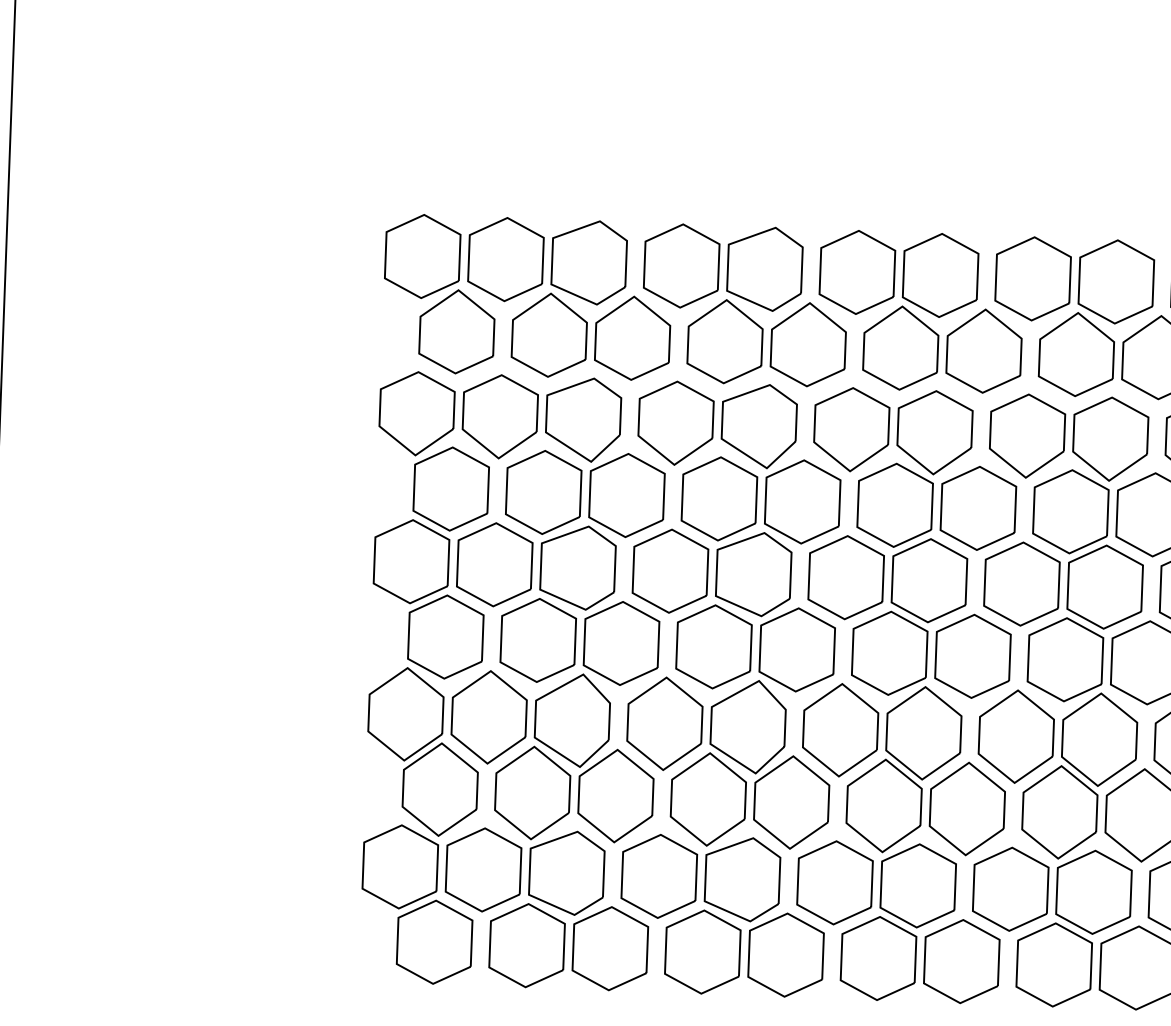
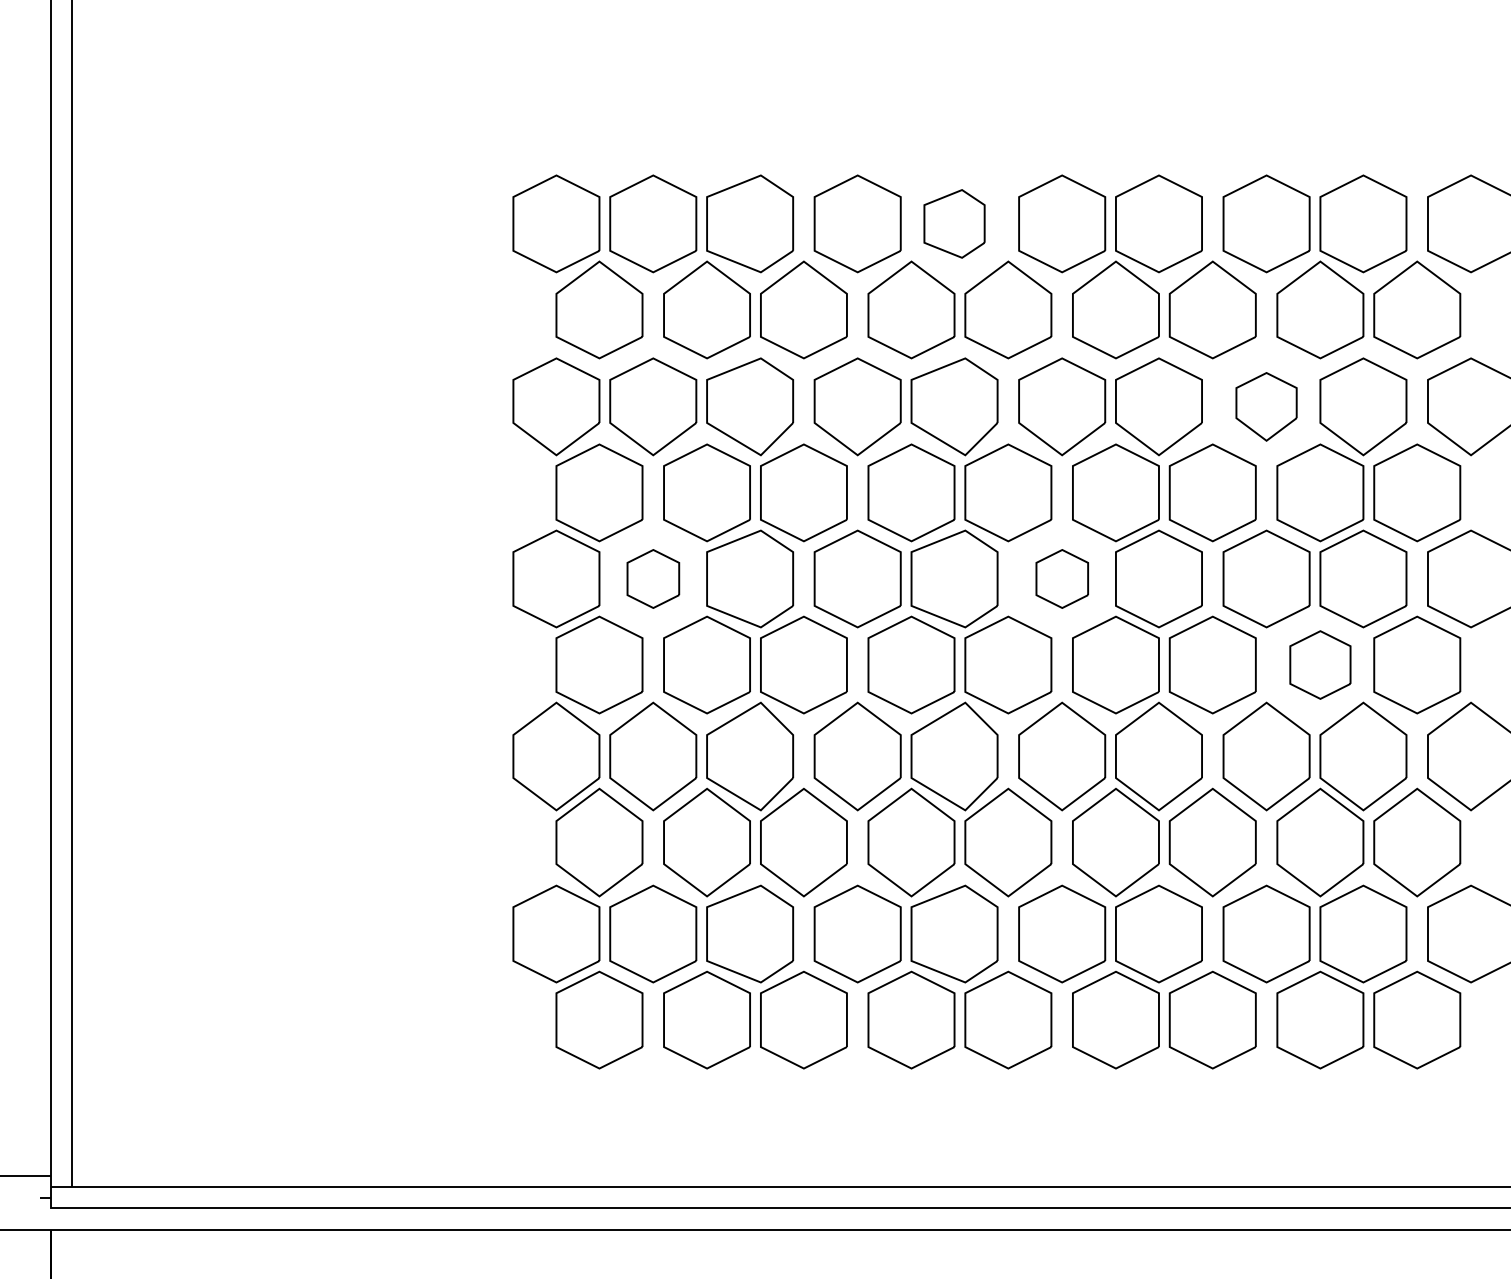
part: (764, 268) -> (954, 223), size x0.7
part: (1027, 435) -> (1266, 406), size x0.7
part: (494, 564) -> (653, 578), size x0.6
part: (846, 577) -> (1062, 578), size x0.6
part: (1065, 659) -> (1320, 664), size x0.7

